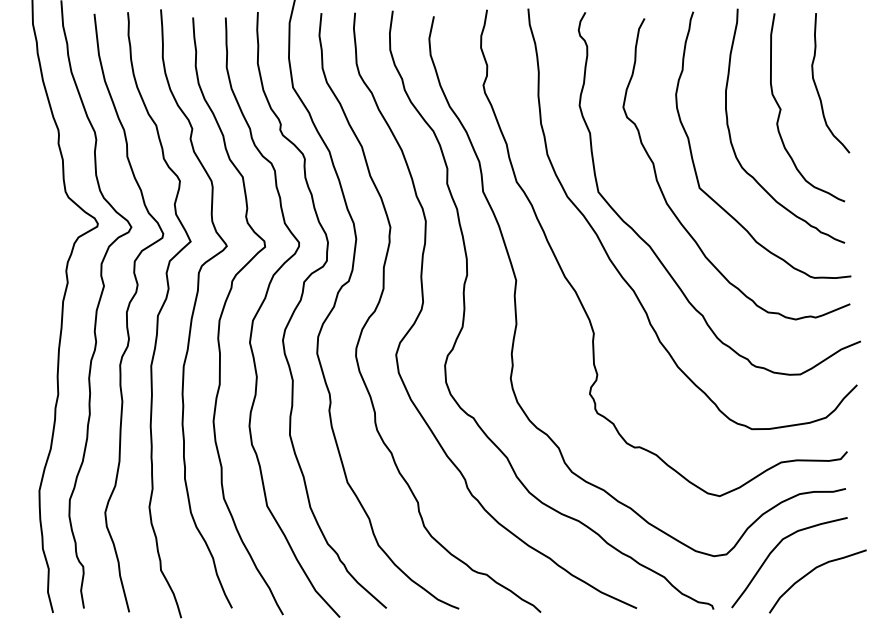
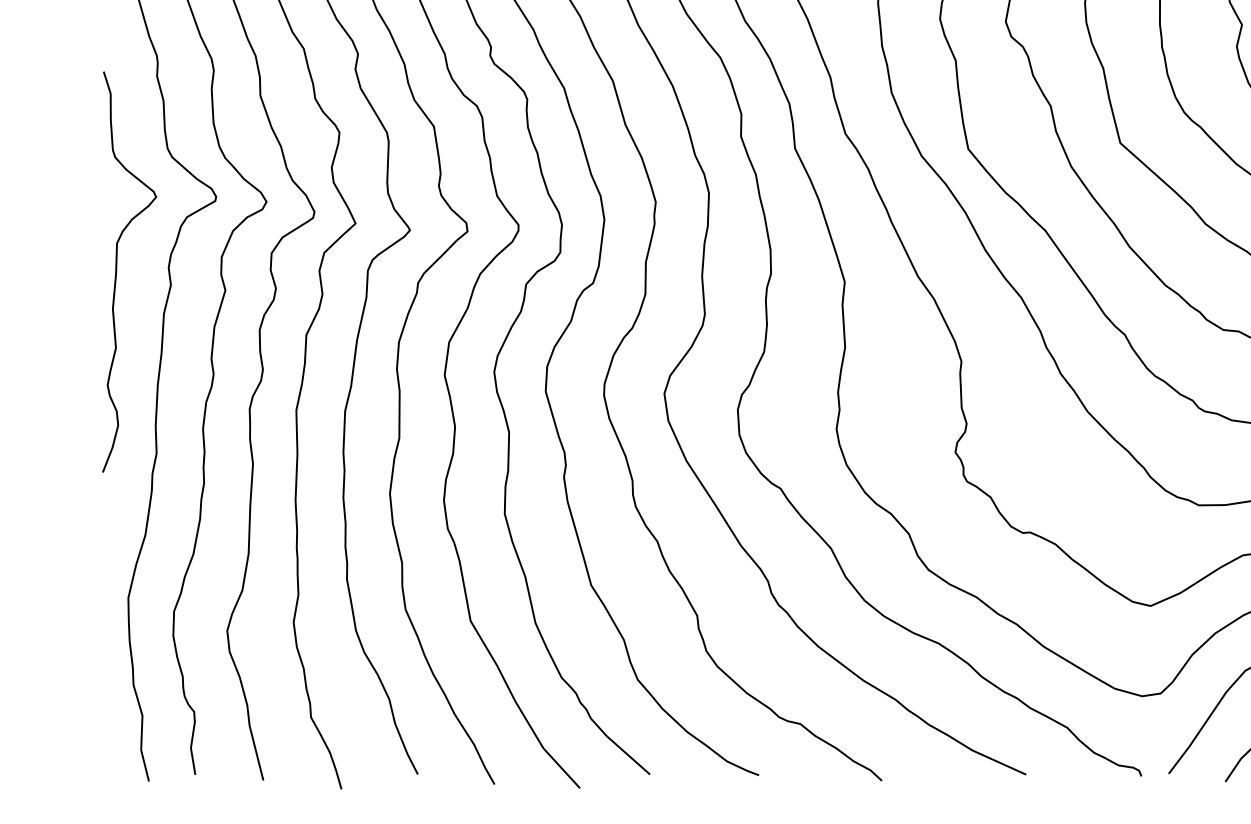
curve: (32, 273) -> (117, 271), added

